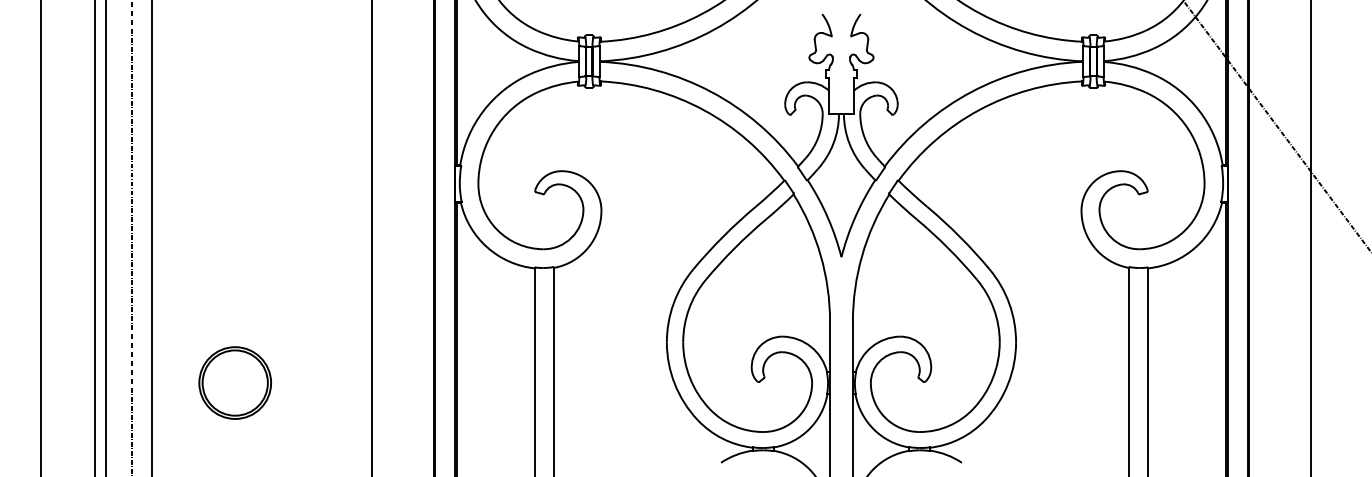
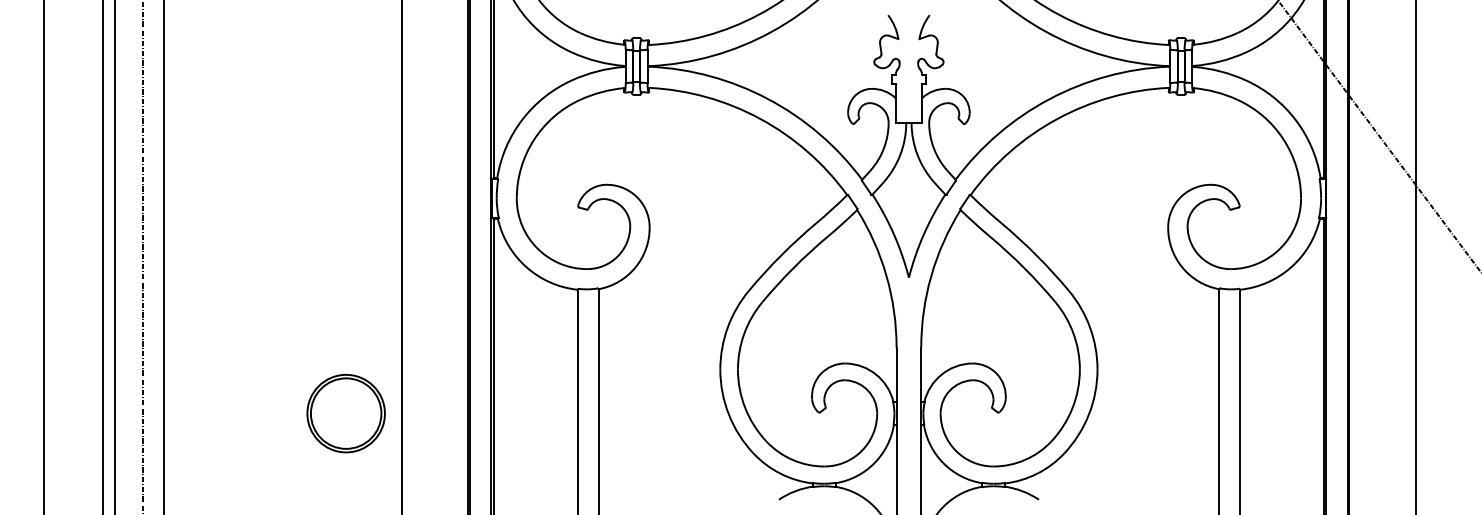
part: (234, 382) -> (345, 413), moved

